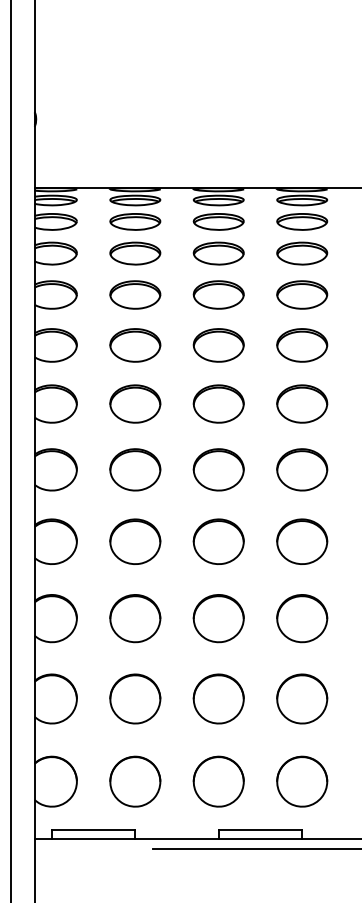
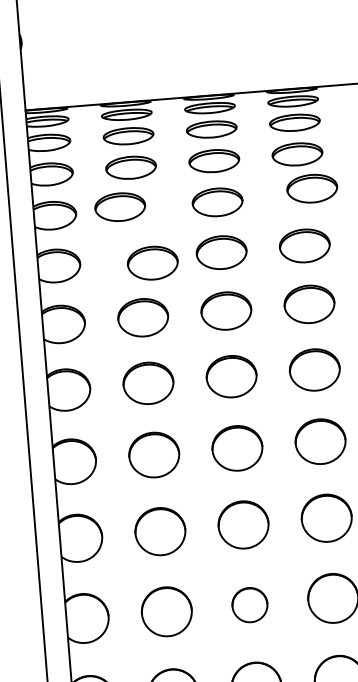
part: (135, 294) -> (120, 206), moved
part: (302, 294) -> (312, 188), moved
part: (135, 345) -> (153, 263), moved
part: (218, 698) -> (249, 604), size x0.7

